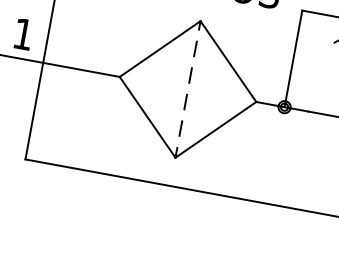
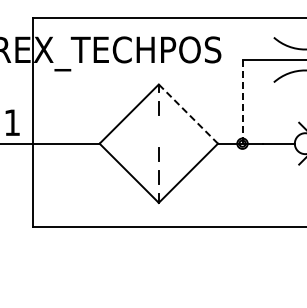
line: (293, 58) -> (242, 101), solid -> dashed
line: (228, 62) -> (188, 114), solid -> dashed
line: (190, 75) -> (158, 131), removed

